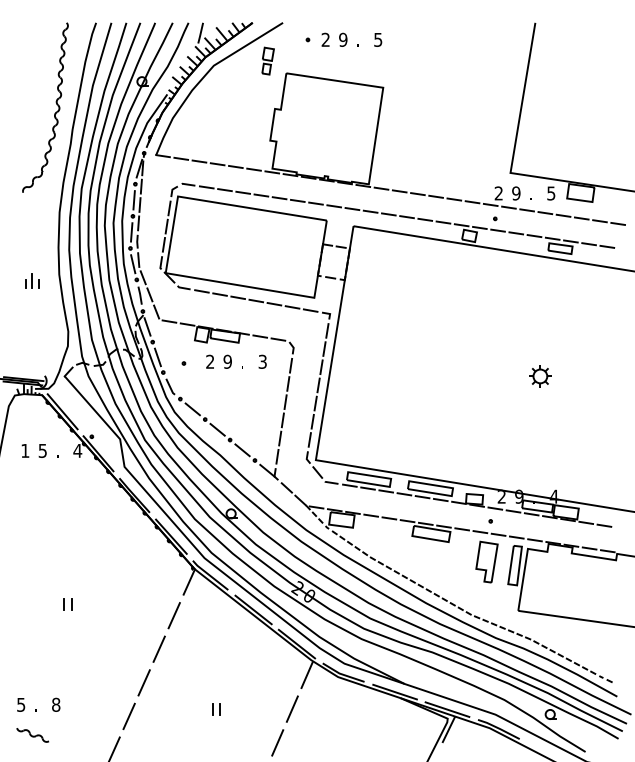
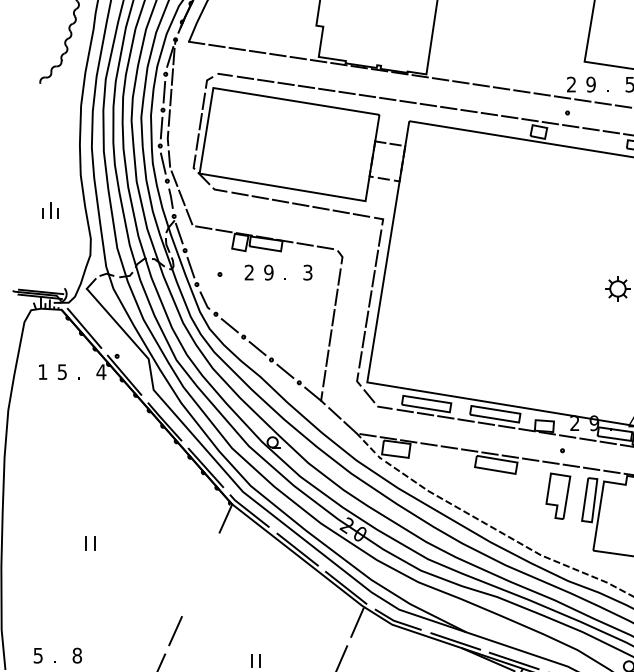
part: (32, 280) -> (50, 209), moved
line: (173, 615) -> (208, 555), removed
line: (158, 648) -> (191, 592), removed

